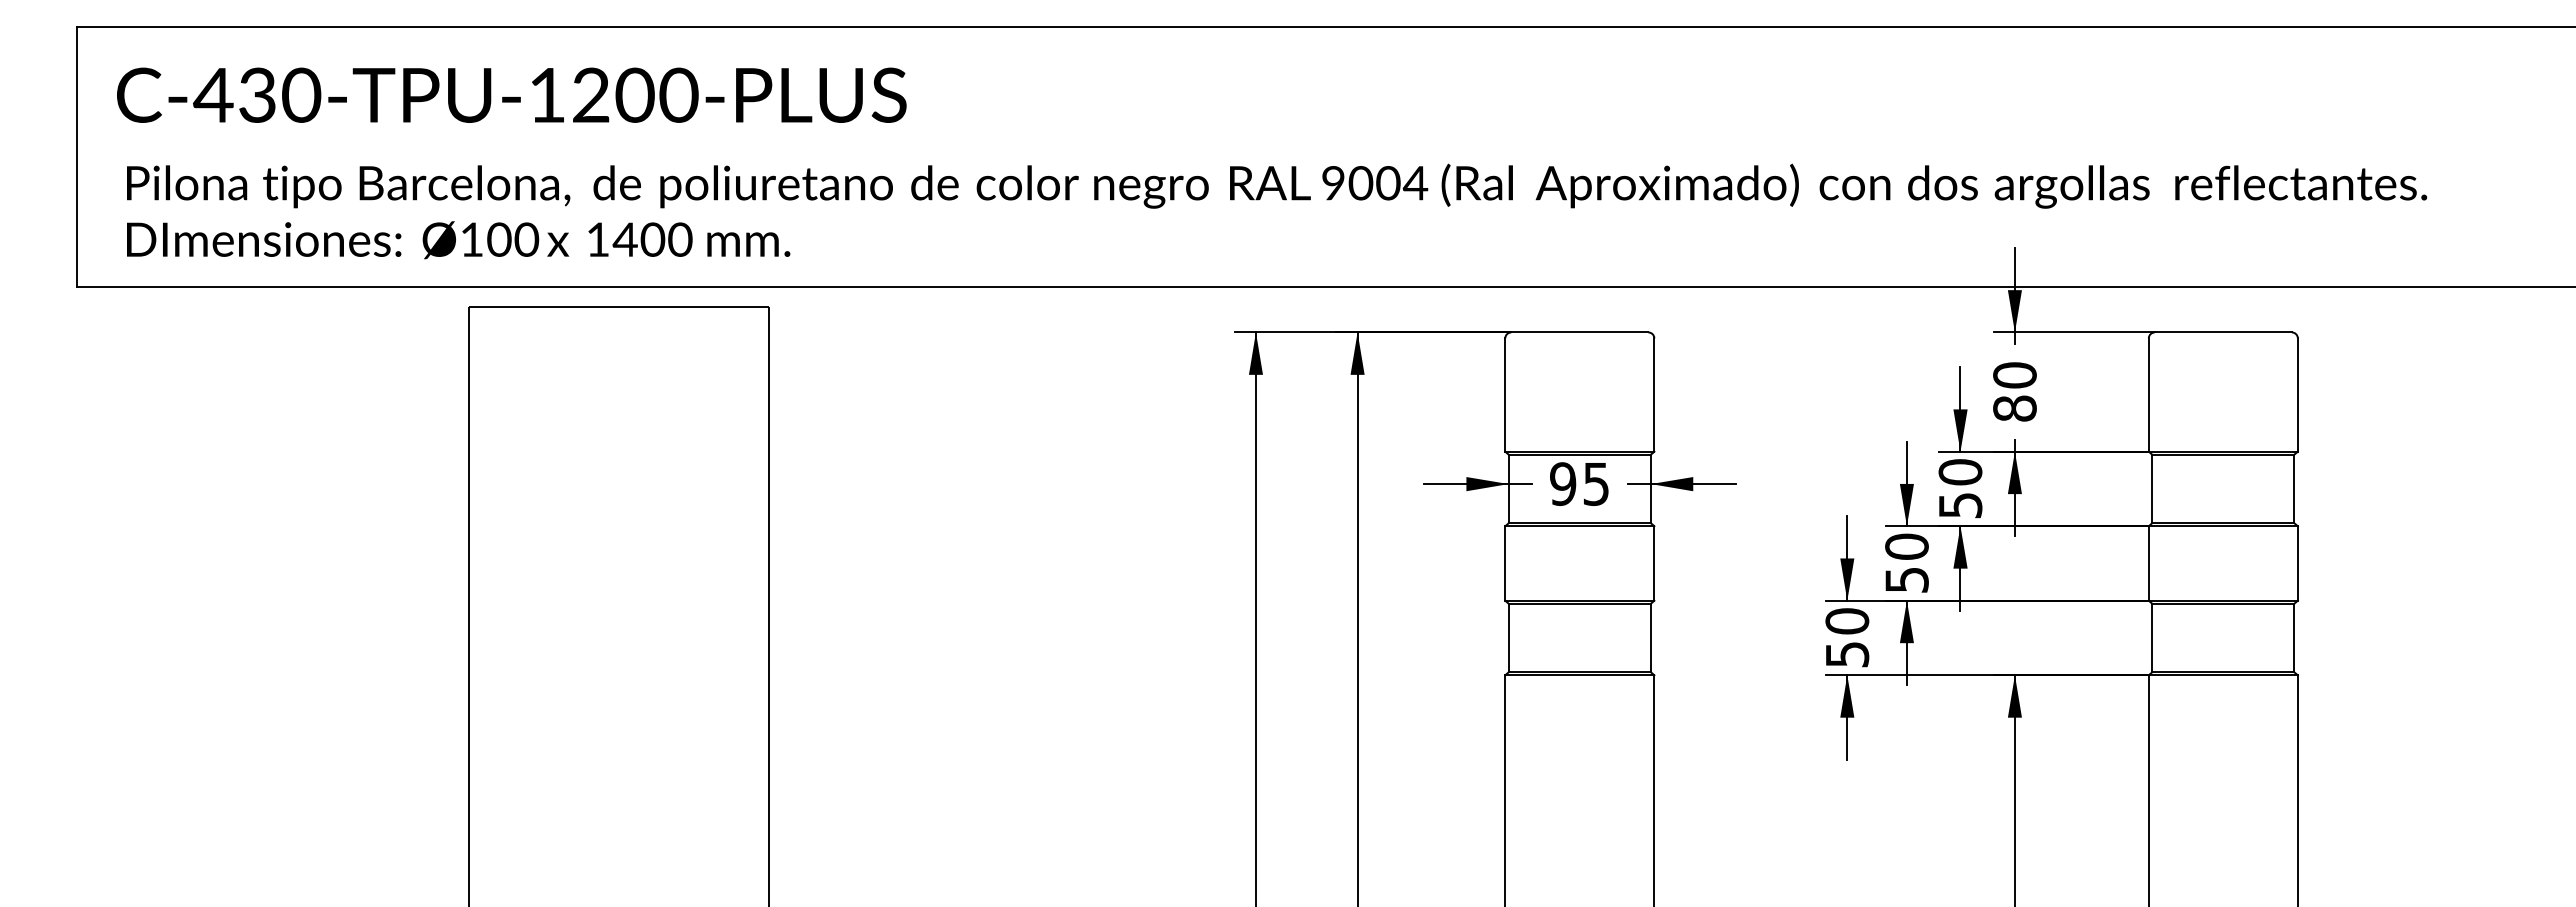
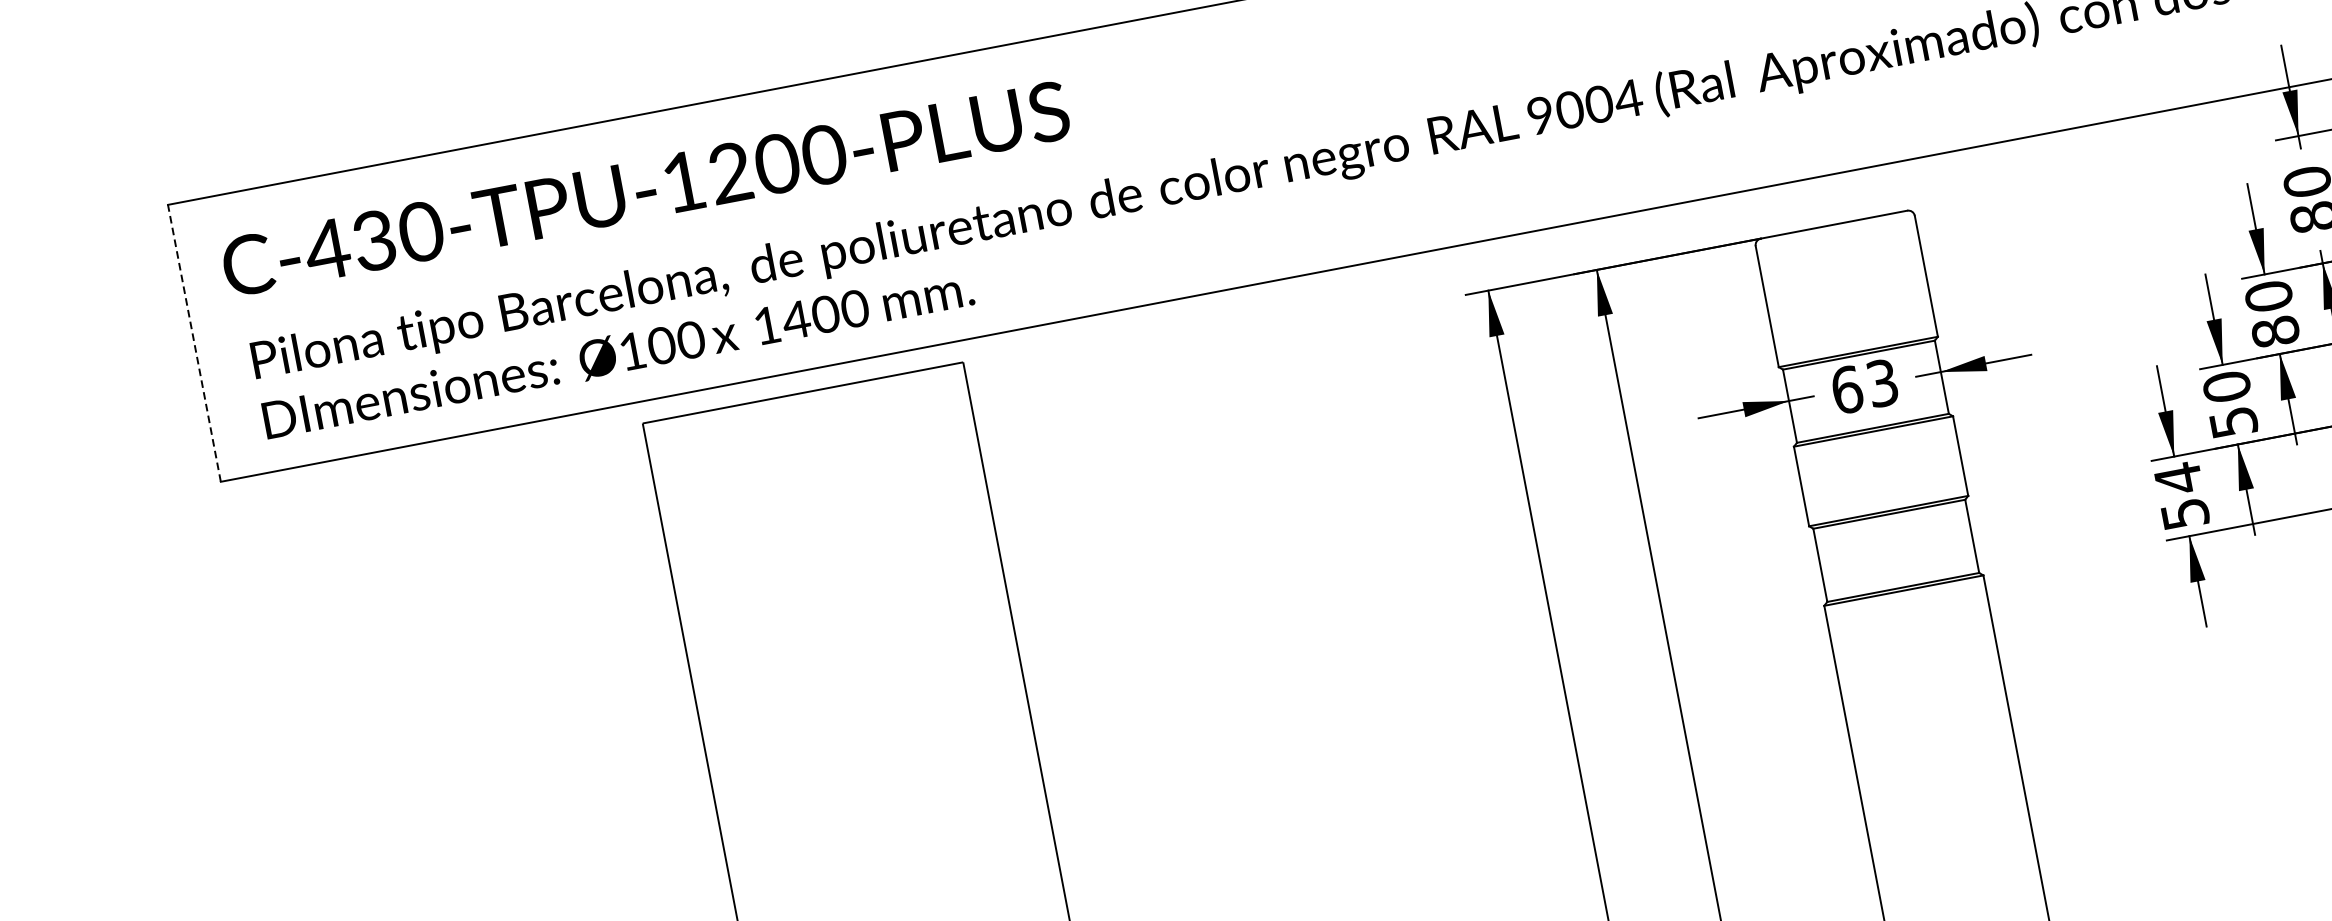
line: (77, 156) -> (194, 342), solid -> dashed
text: (1579, 483) -> (1864, 385), 95 -> 63
text: (1960, 505) -> (2275, 331), 50 -> 80
text: (1847, 621) -> (2178, 478), 50 -> 54

